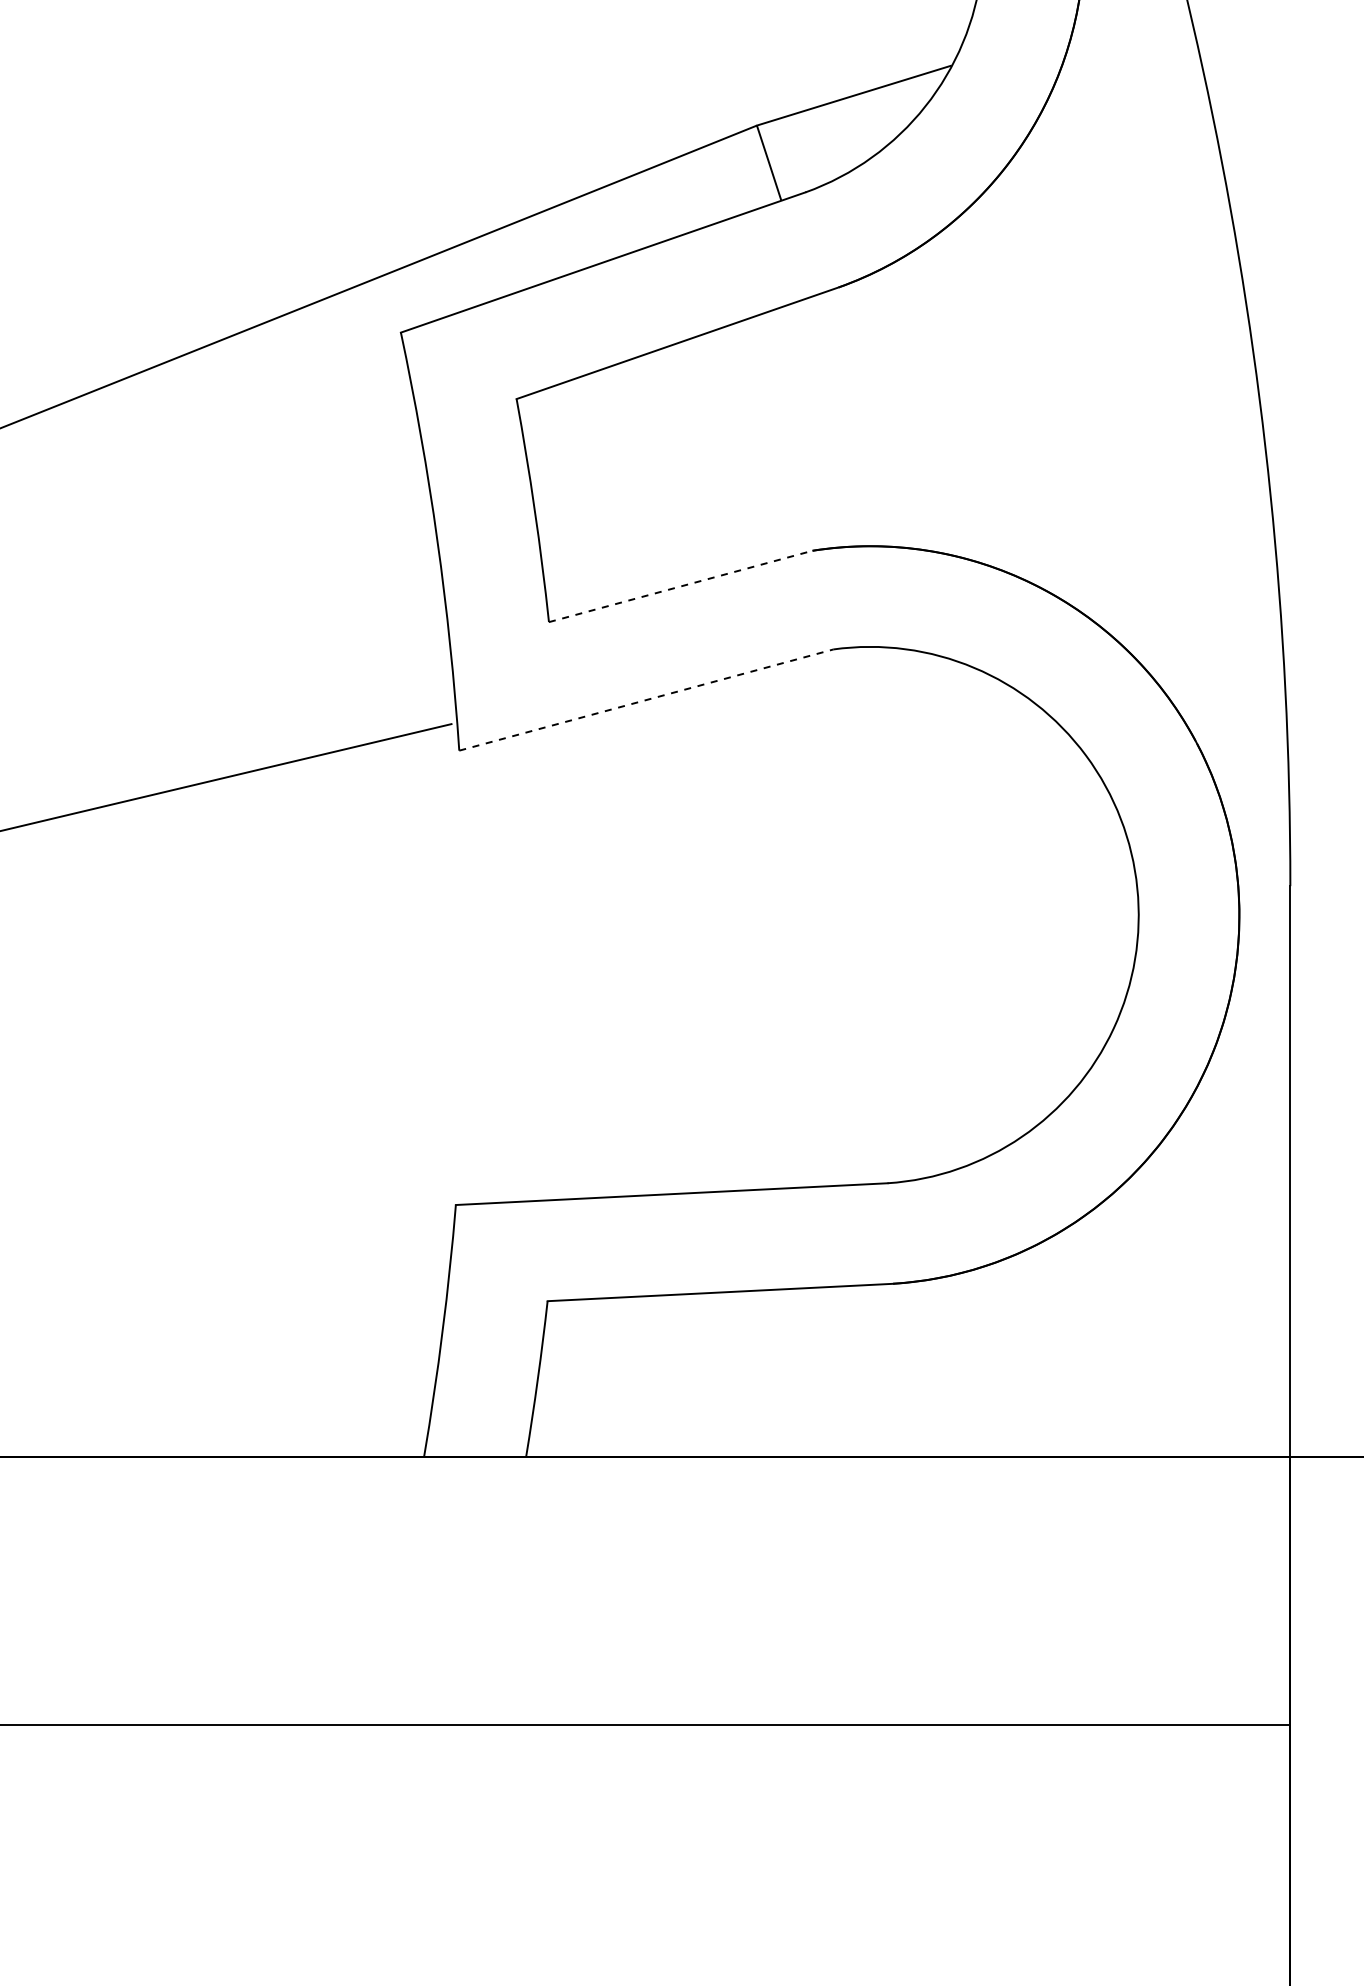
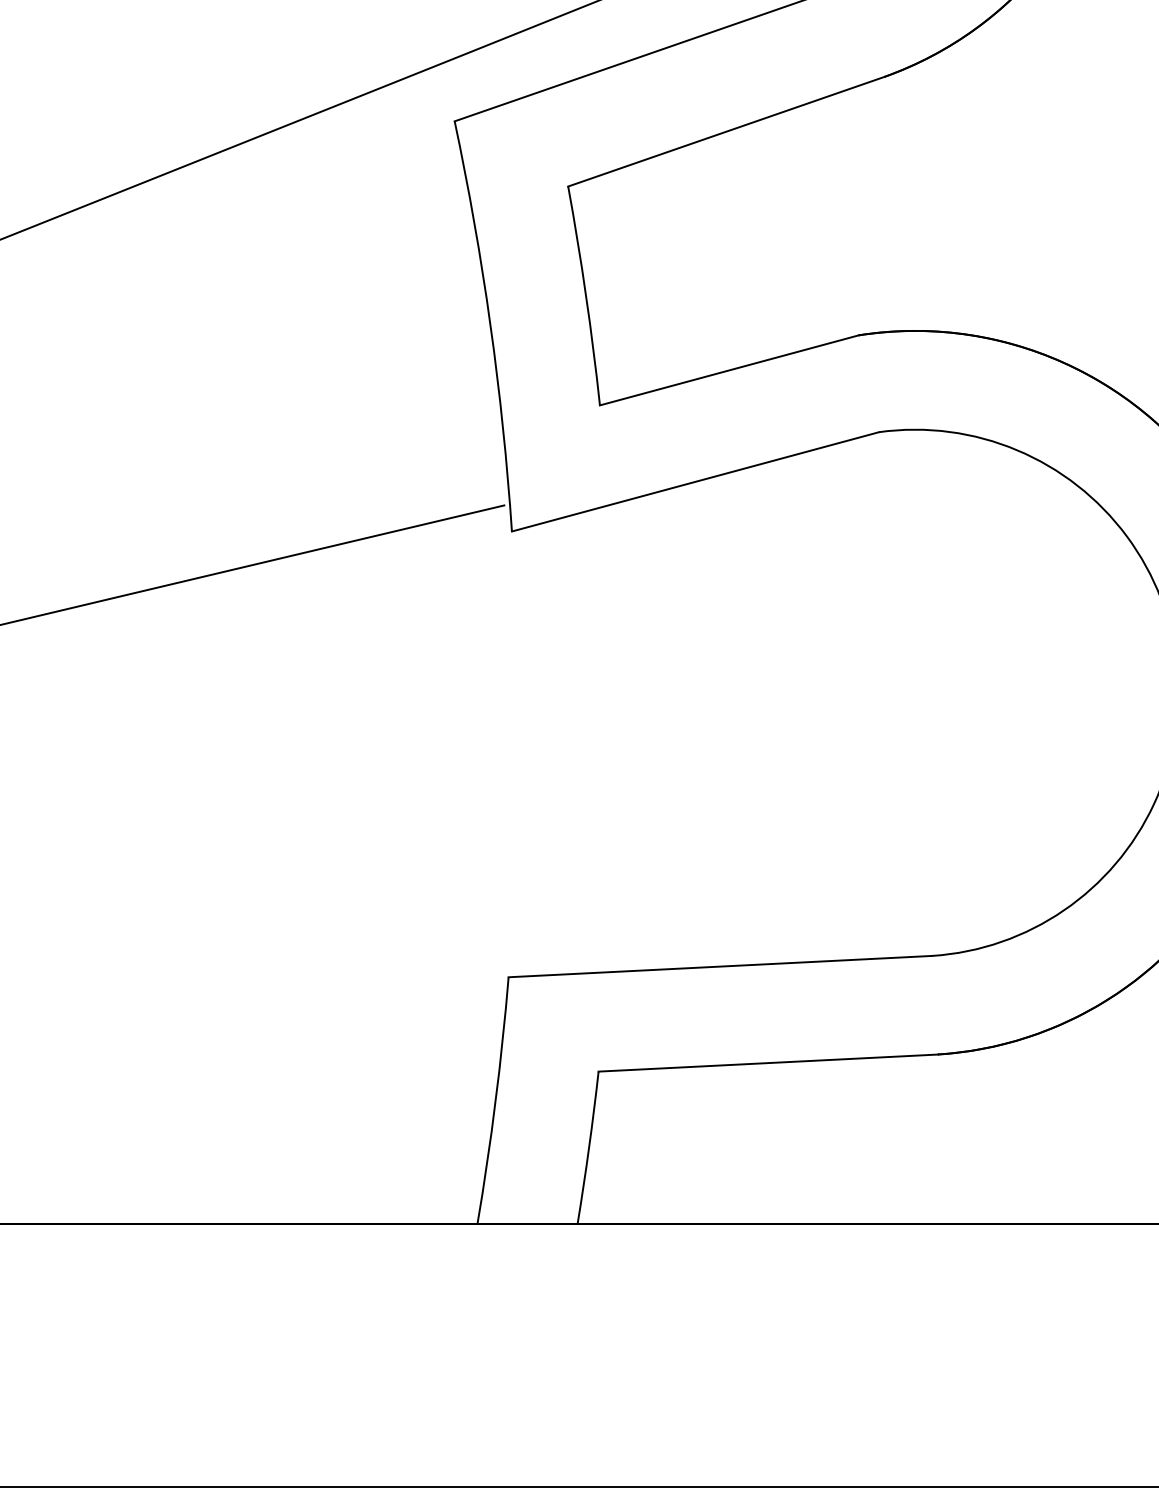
line: (680, 586) -> (728, 370), dashed -> solid
line: (646, 700) -> (695, 482), dashed -> solid

